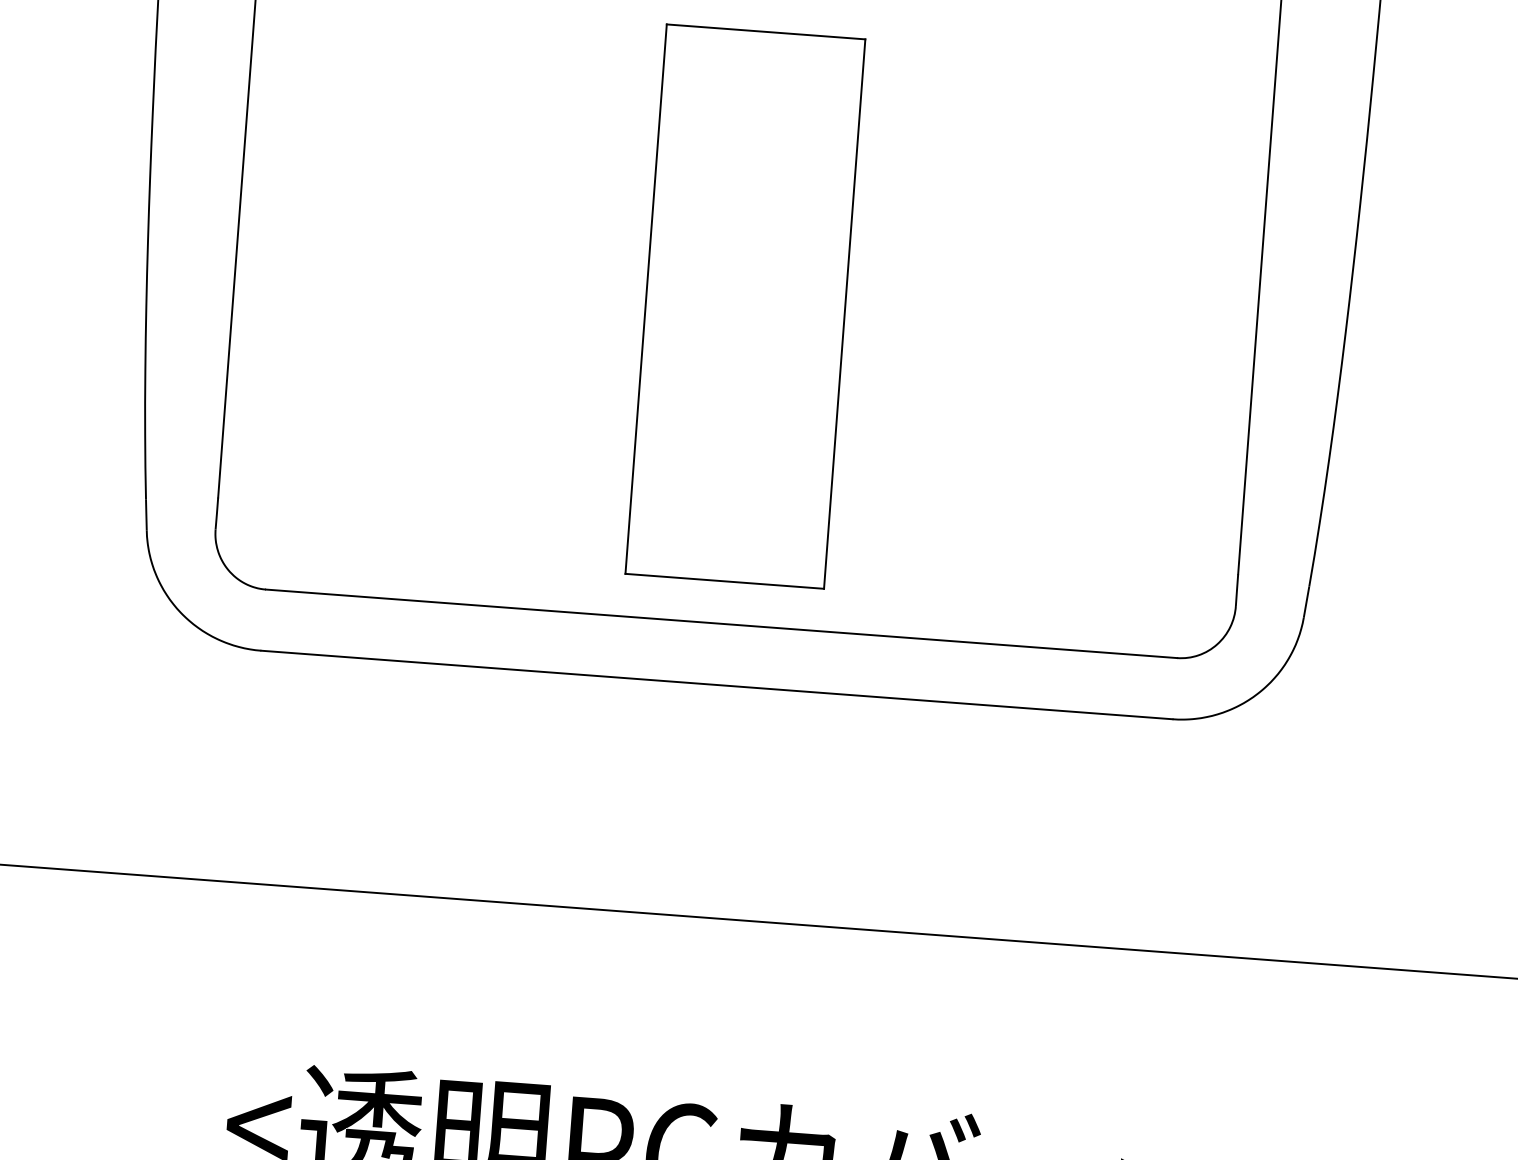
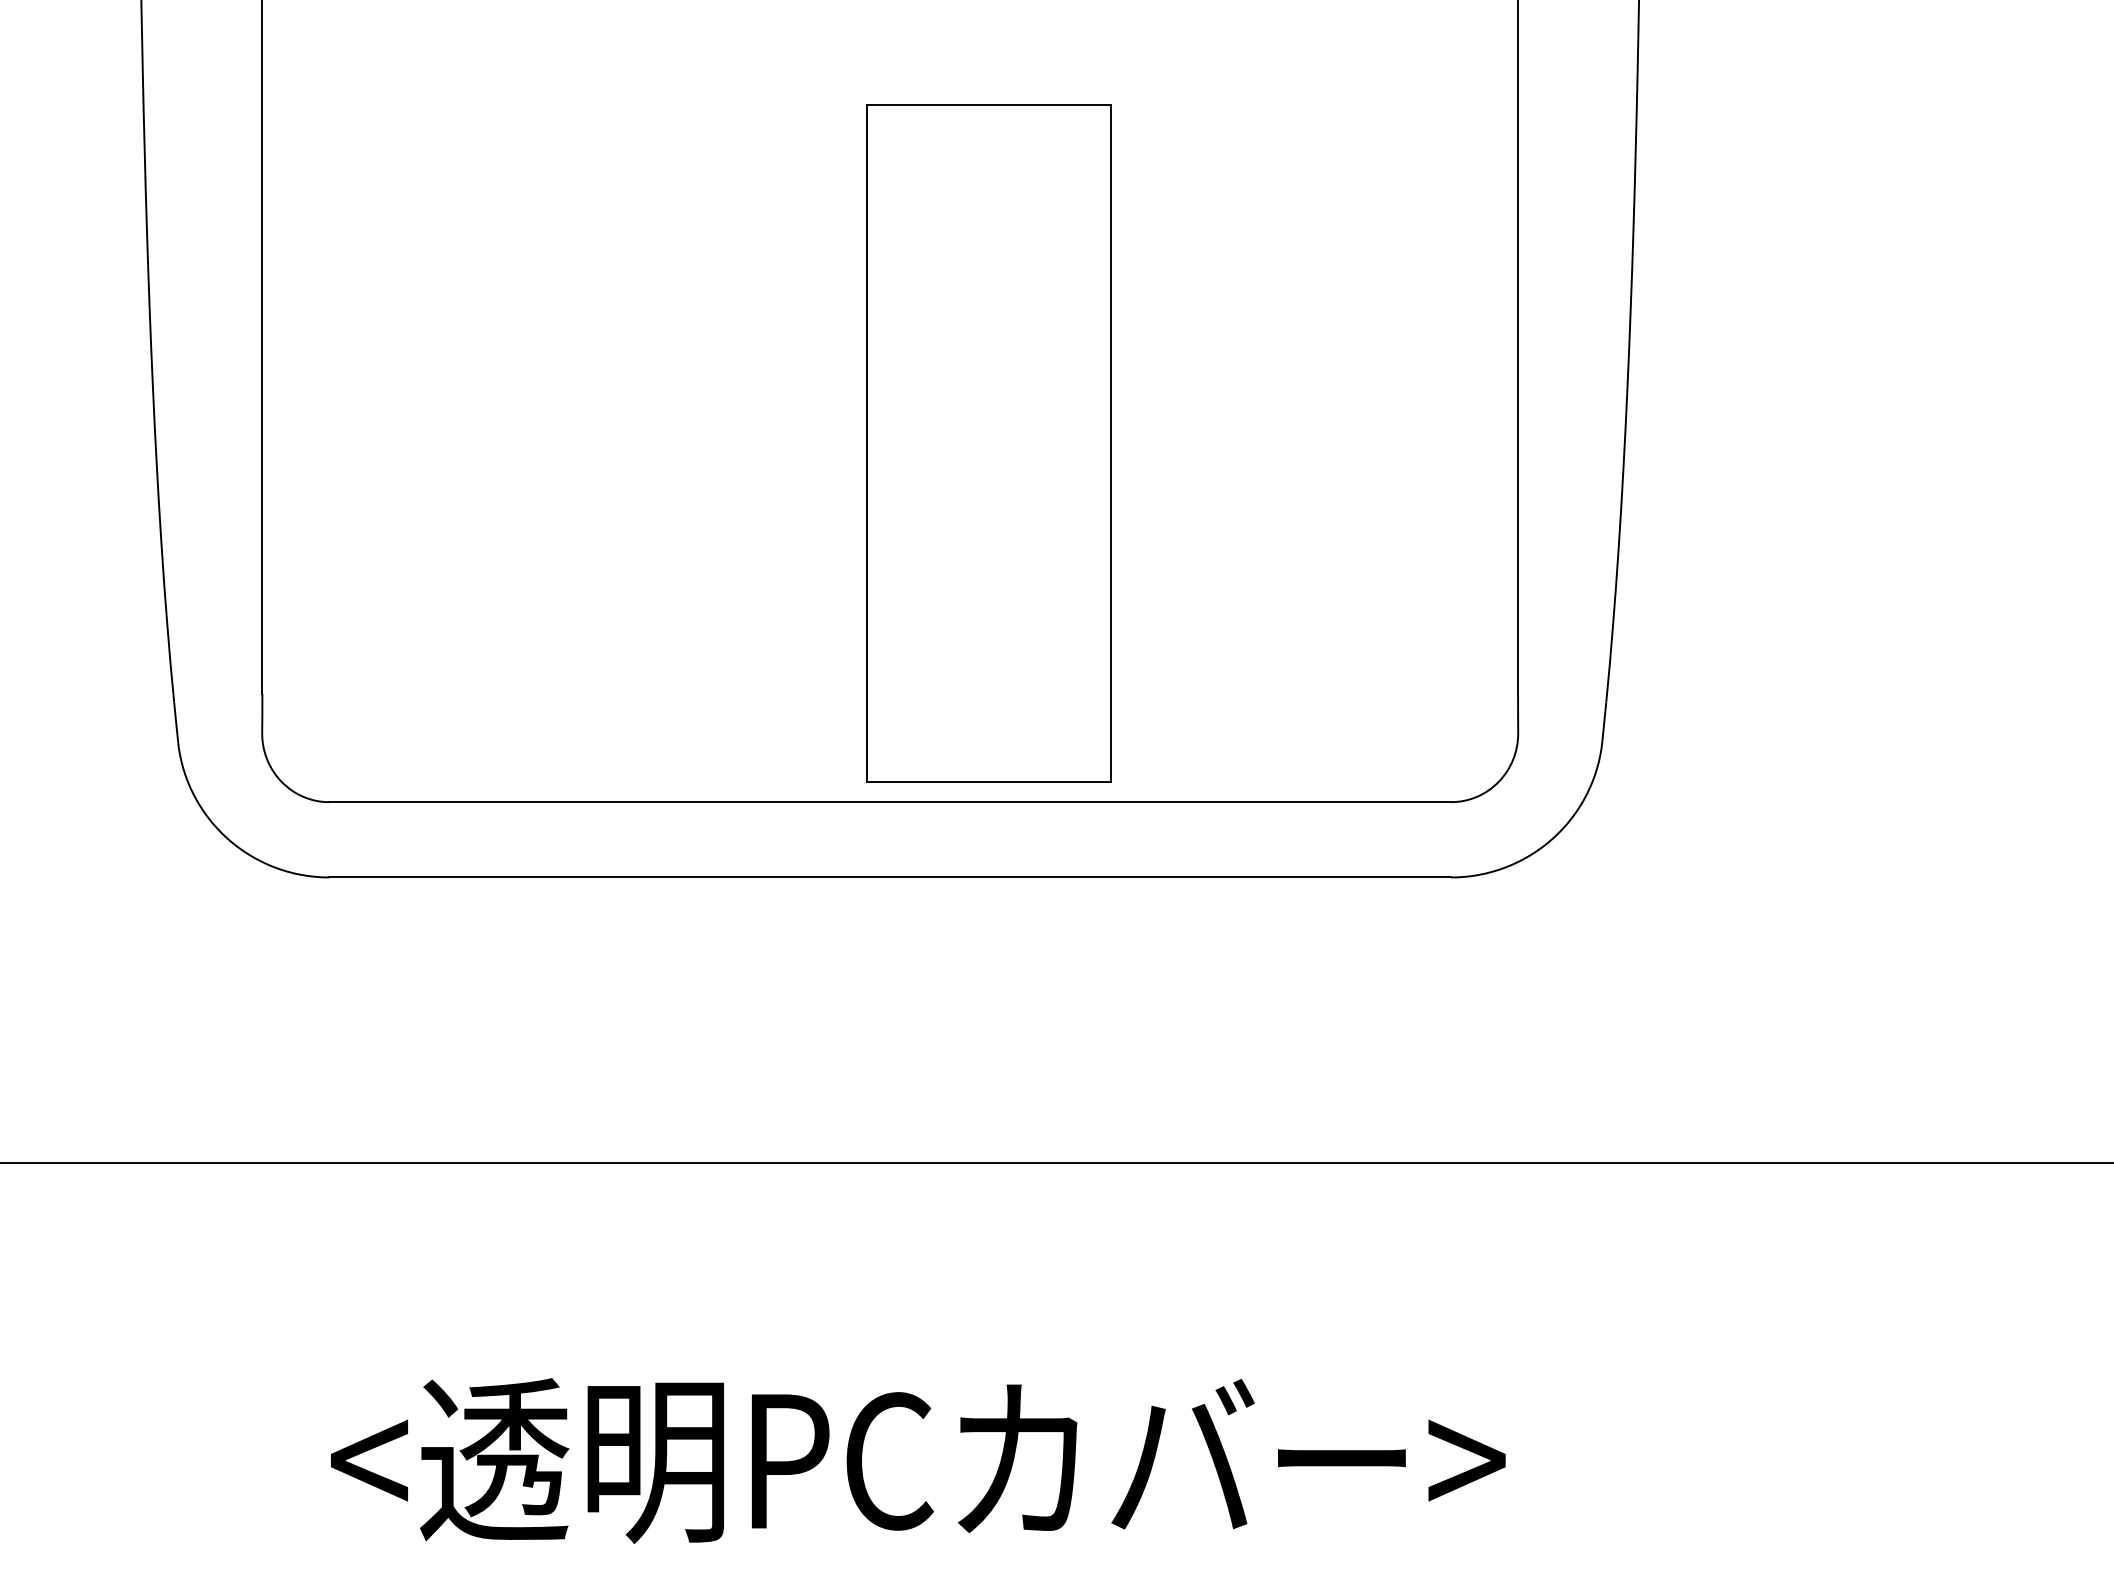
part: (744, 306) -> (988, 443), moved

